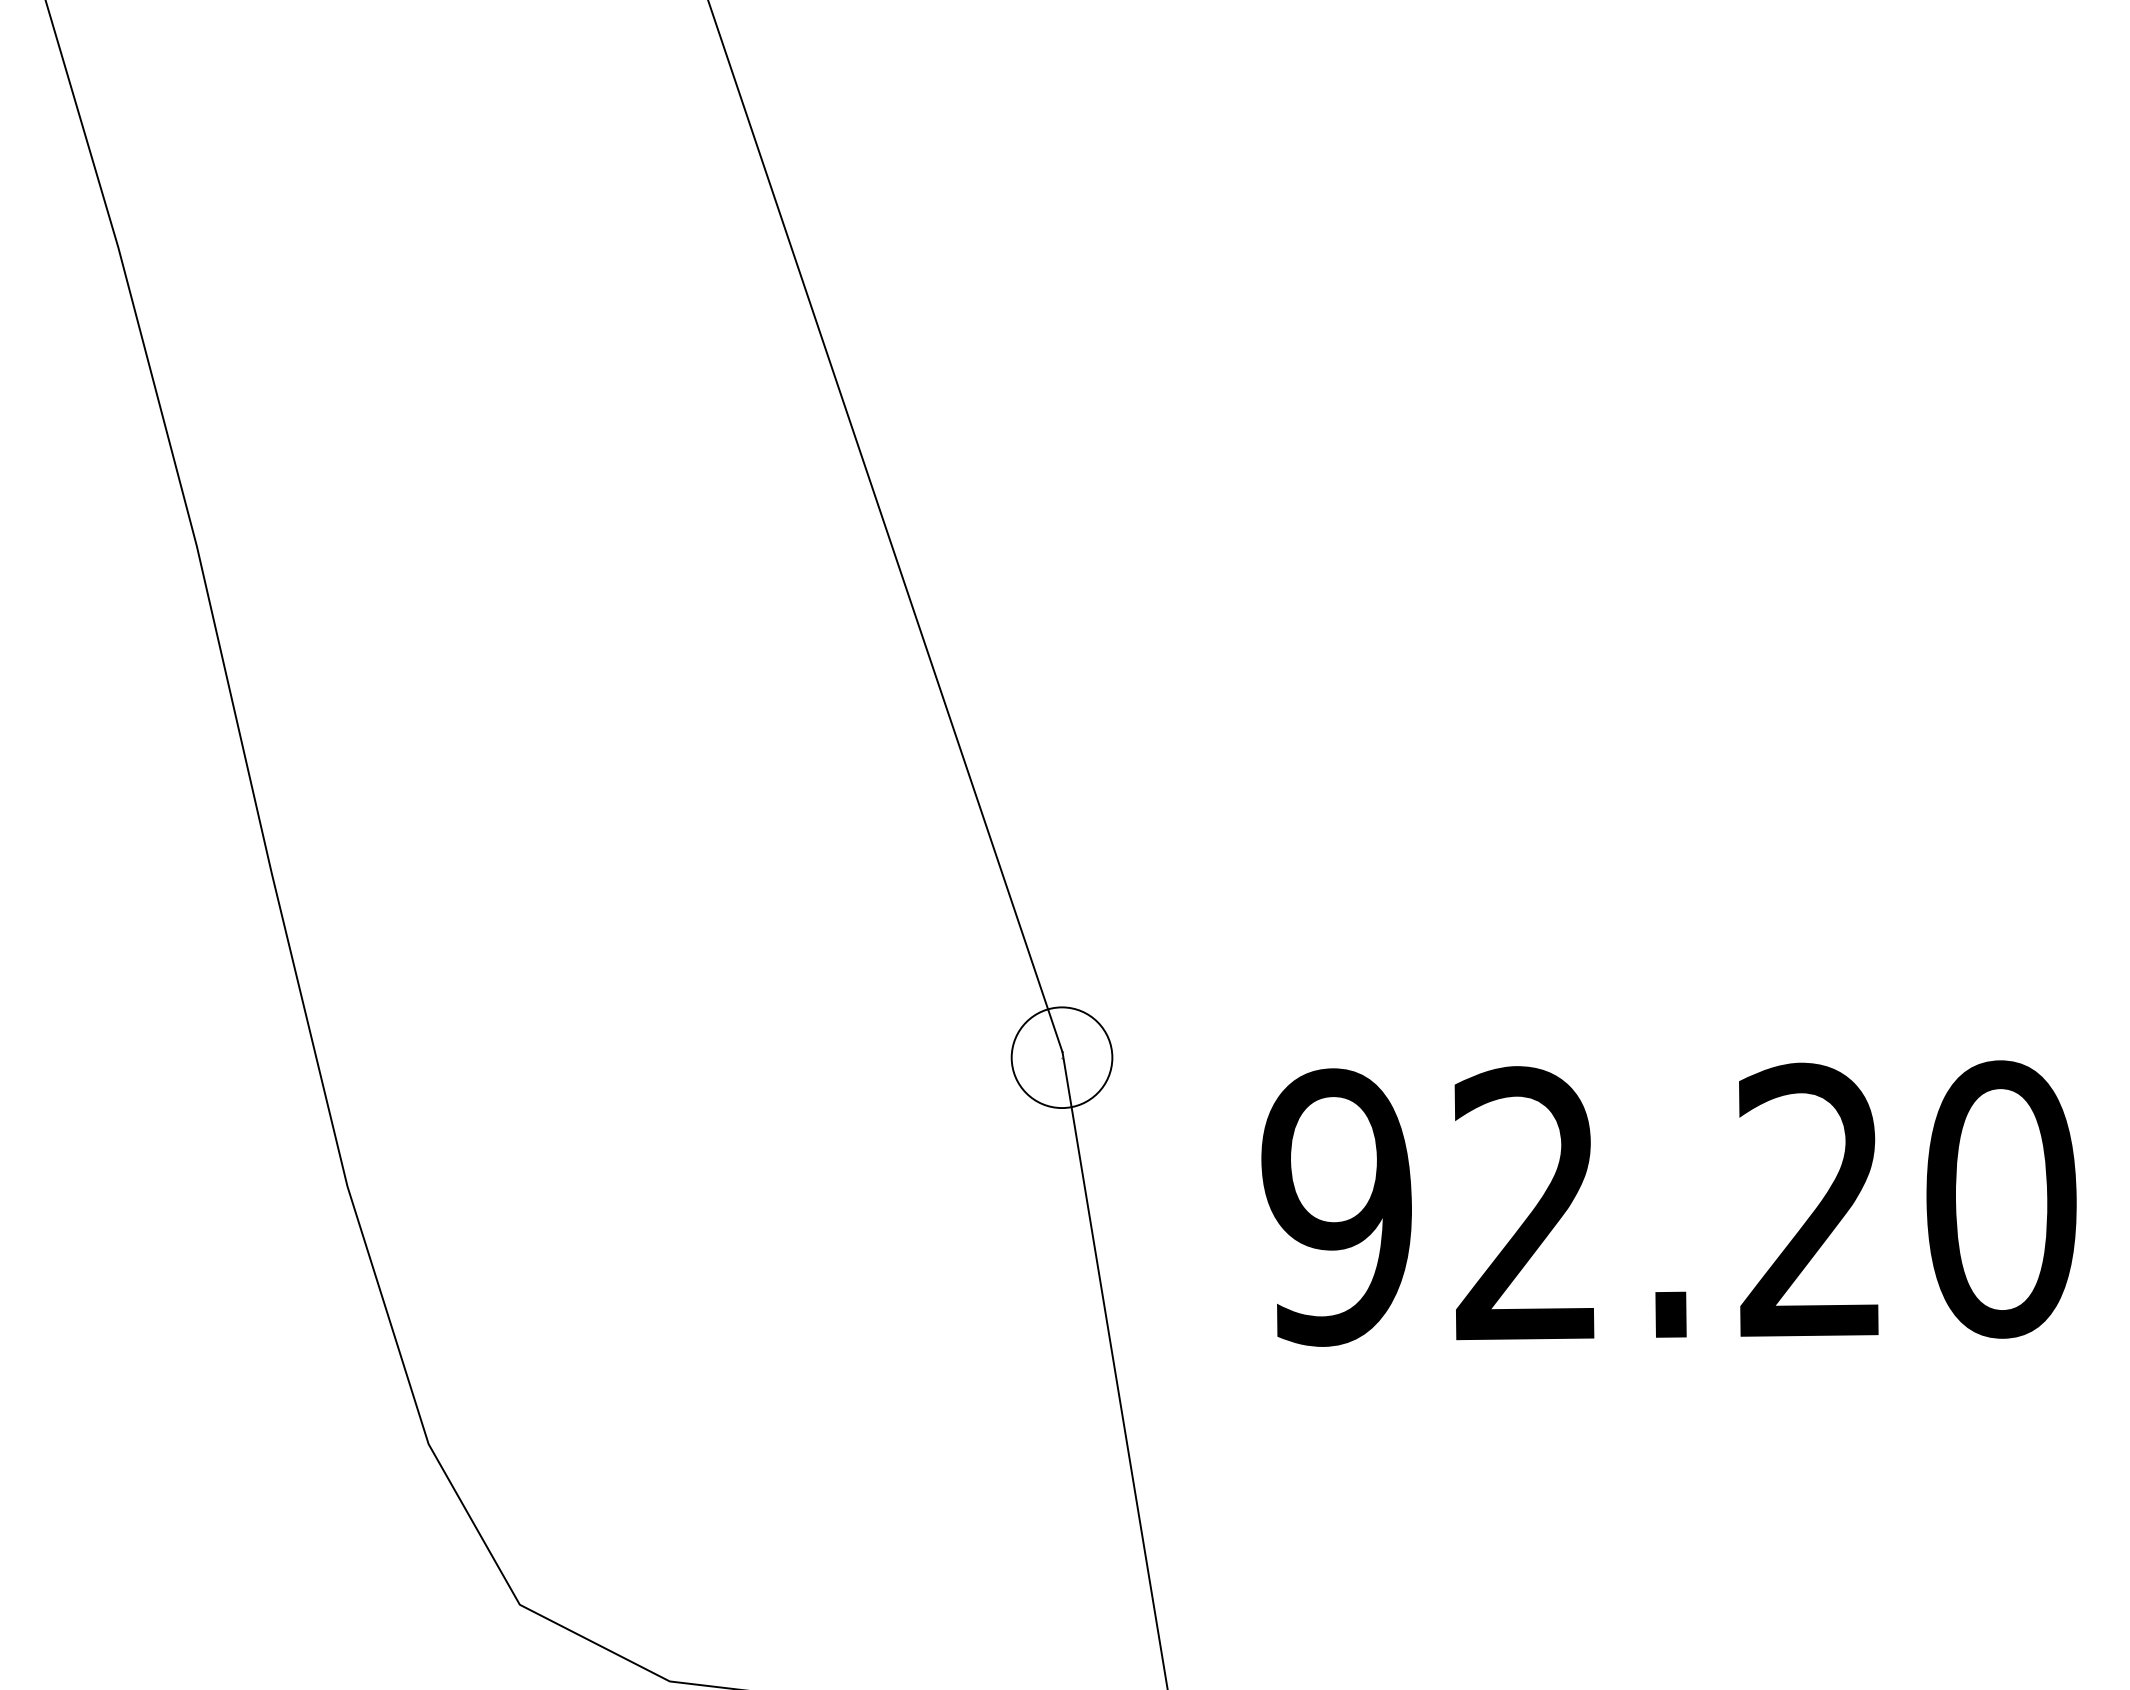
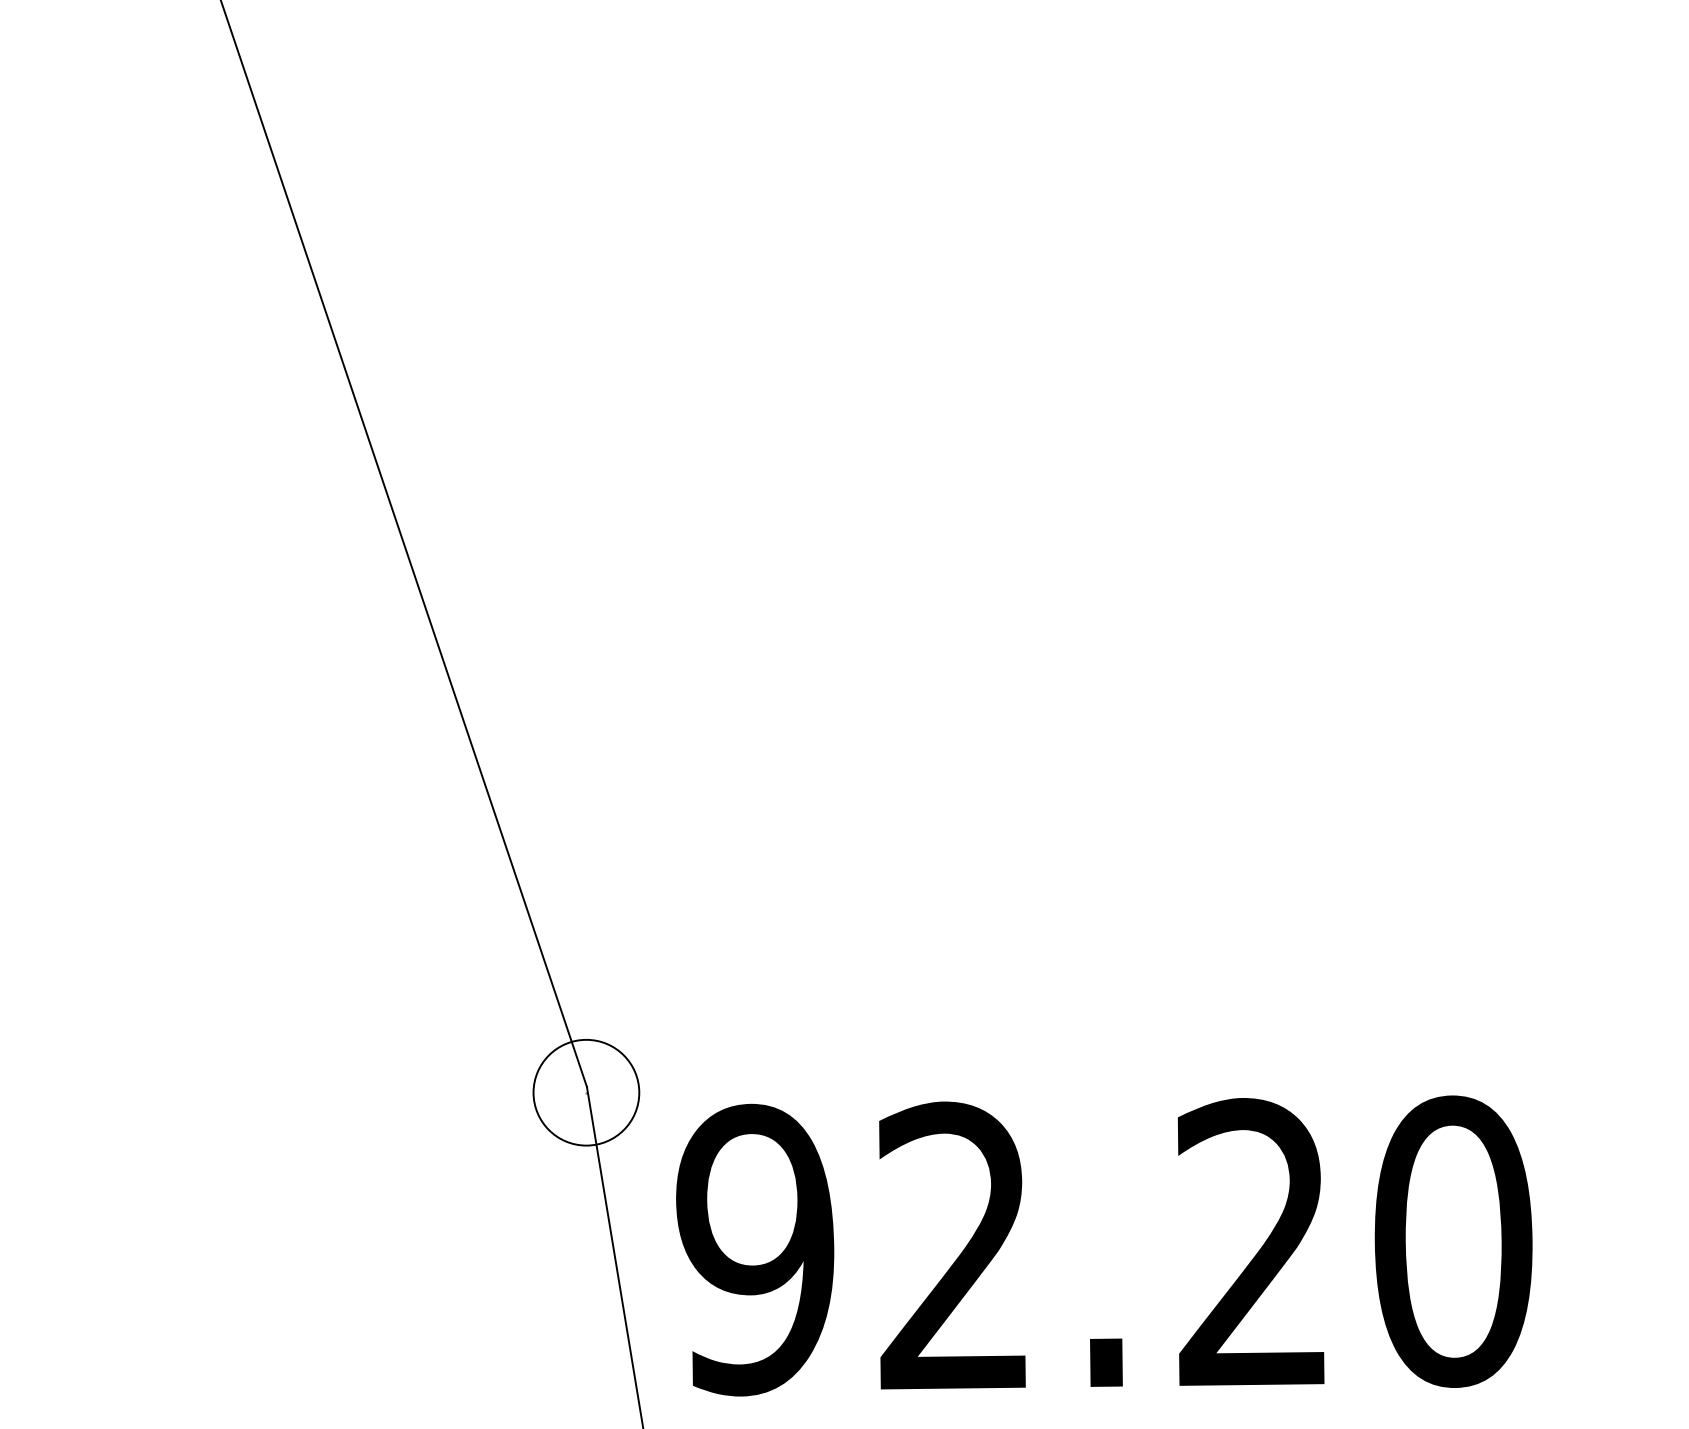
text: (1668, 1203) -> (1103, 1245), moved

